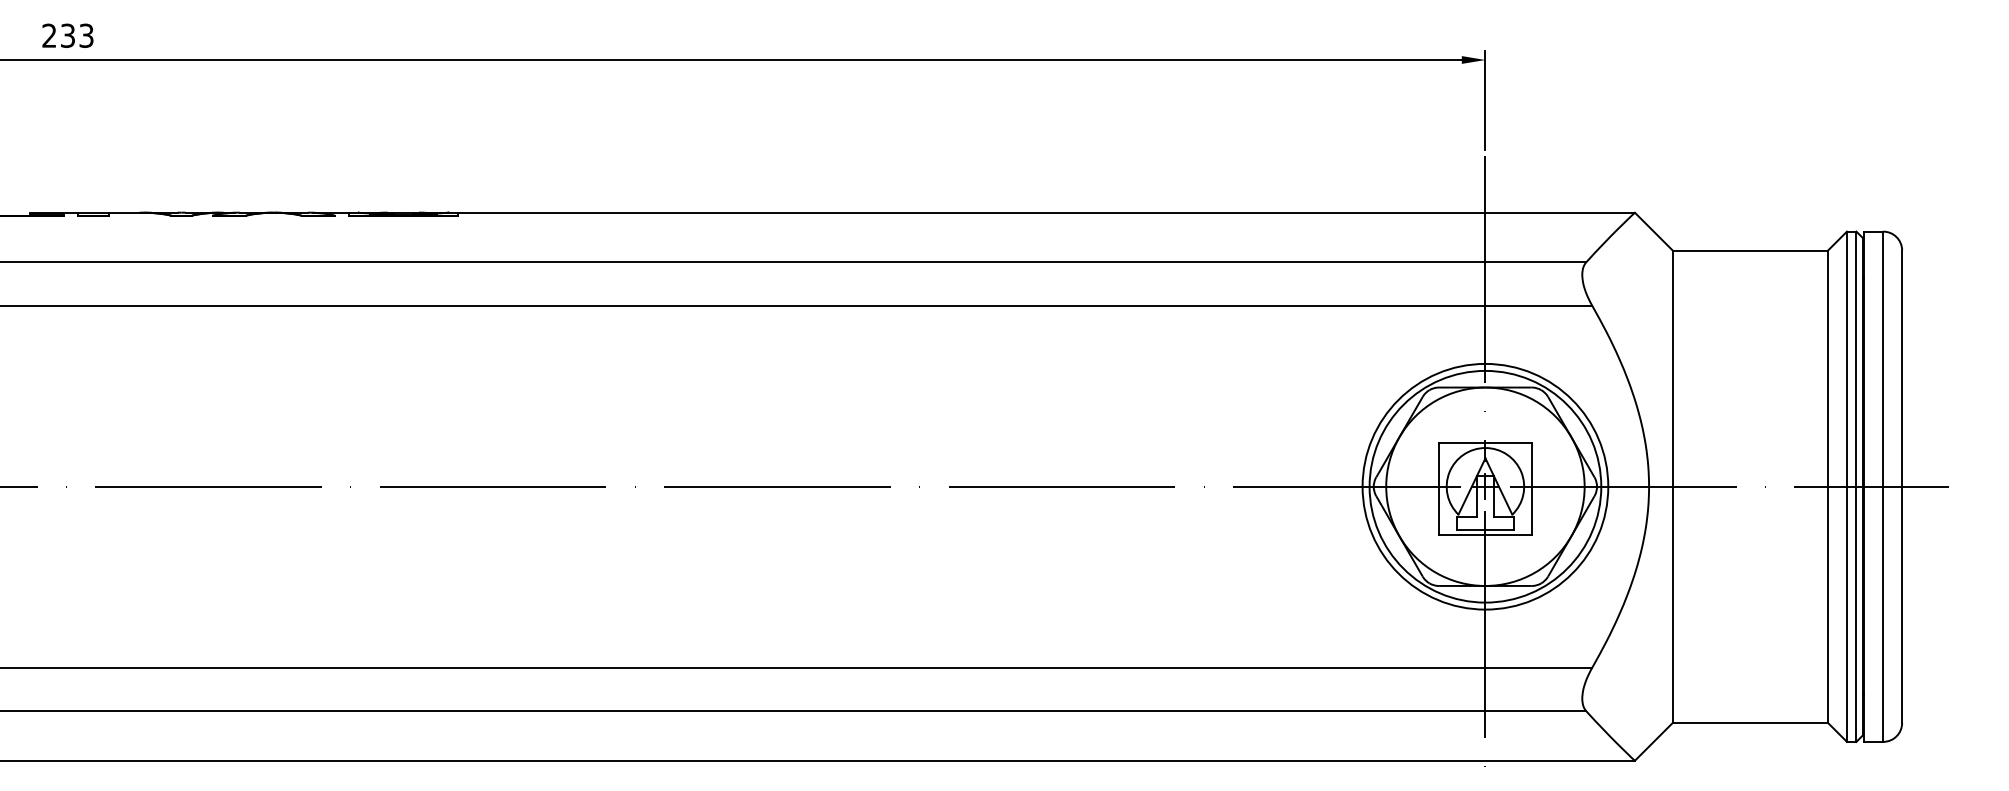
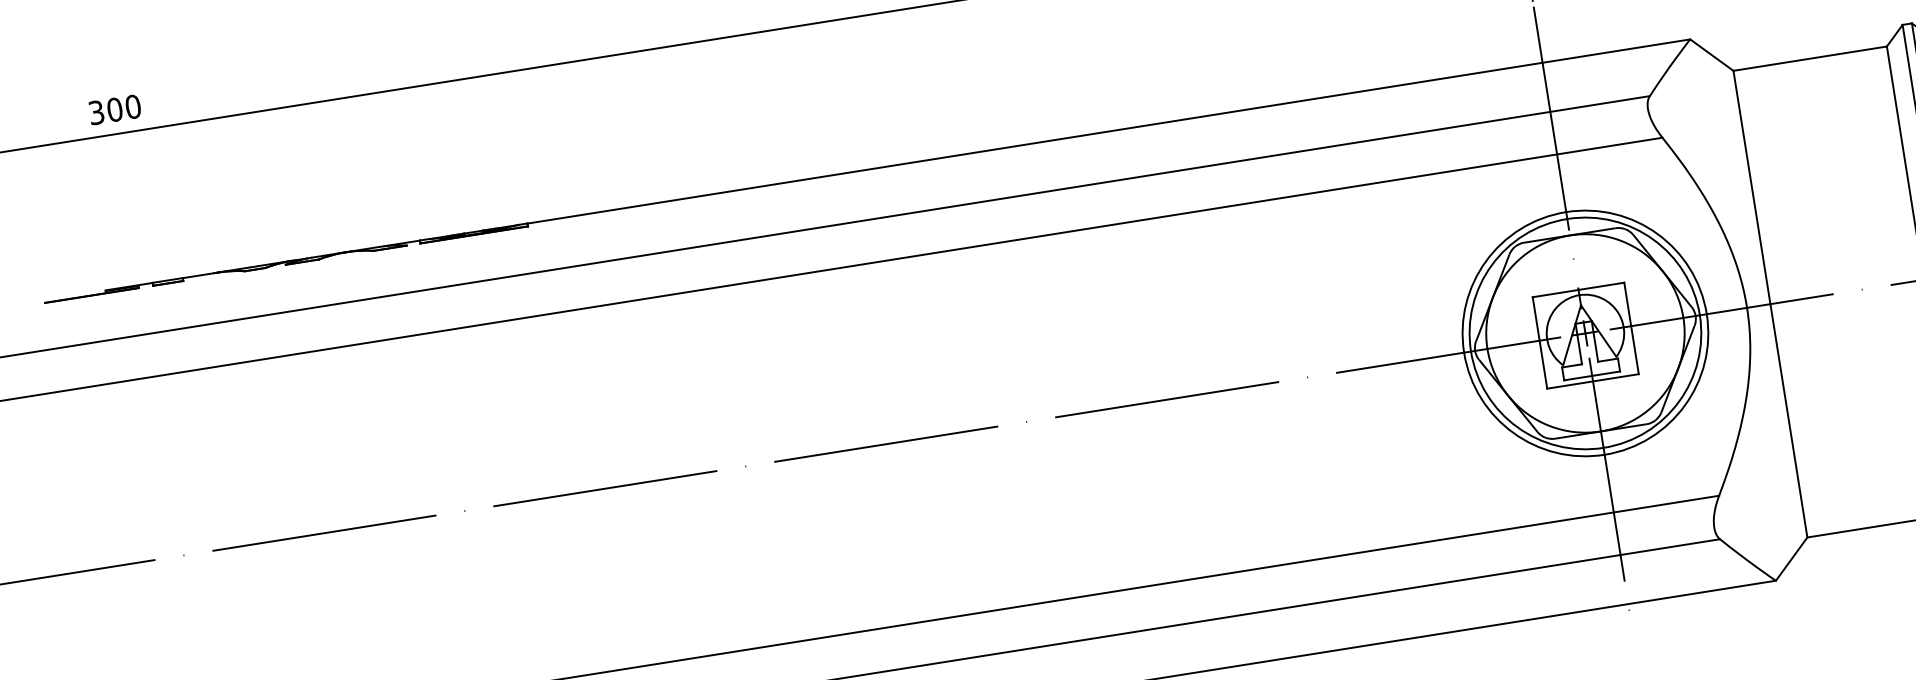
text: (67, 35) -> (114, 109), 233 -> 300

